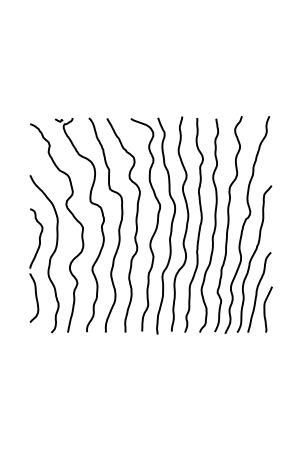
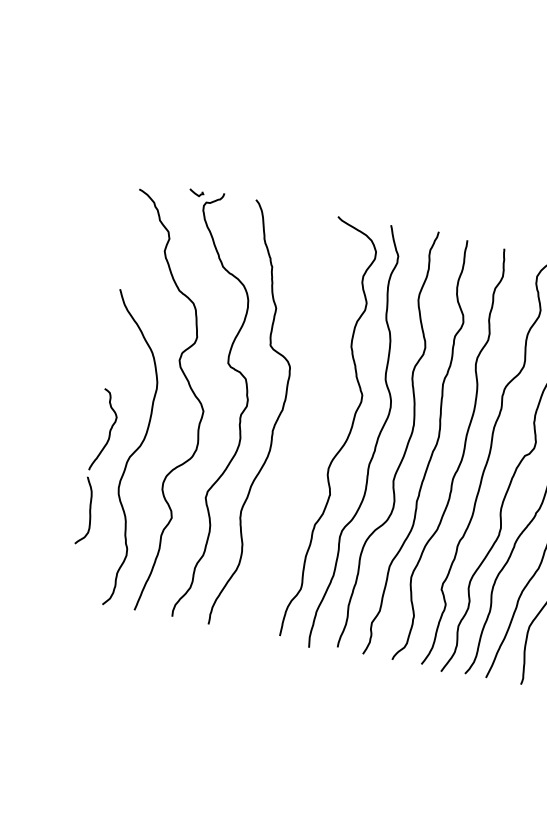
curve: (135, 225) -> (306, 426), removed
part: (36, 265) -> (98, 467), size x0.7

